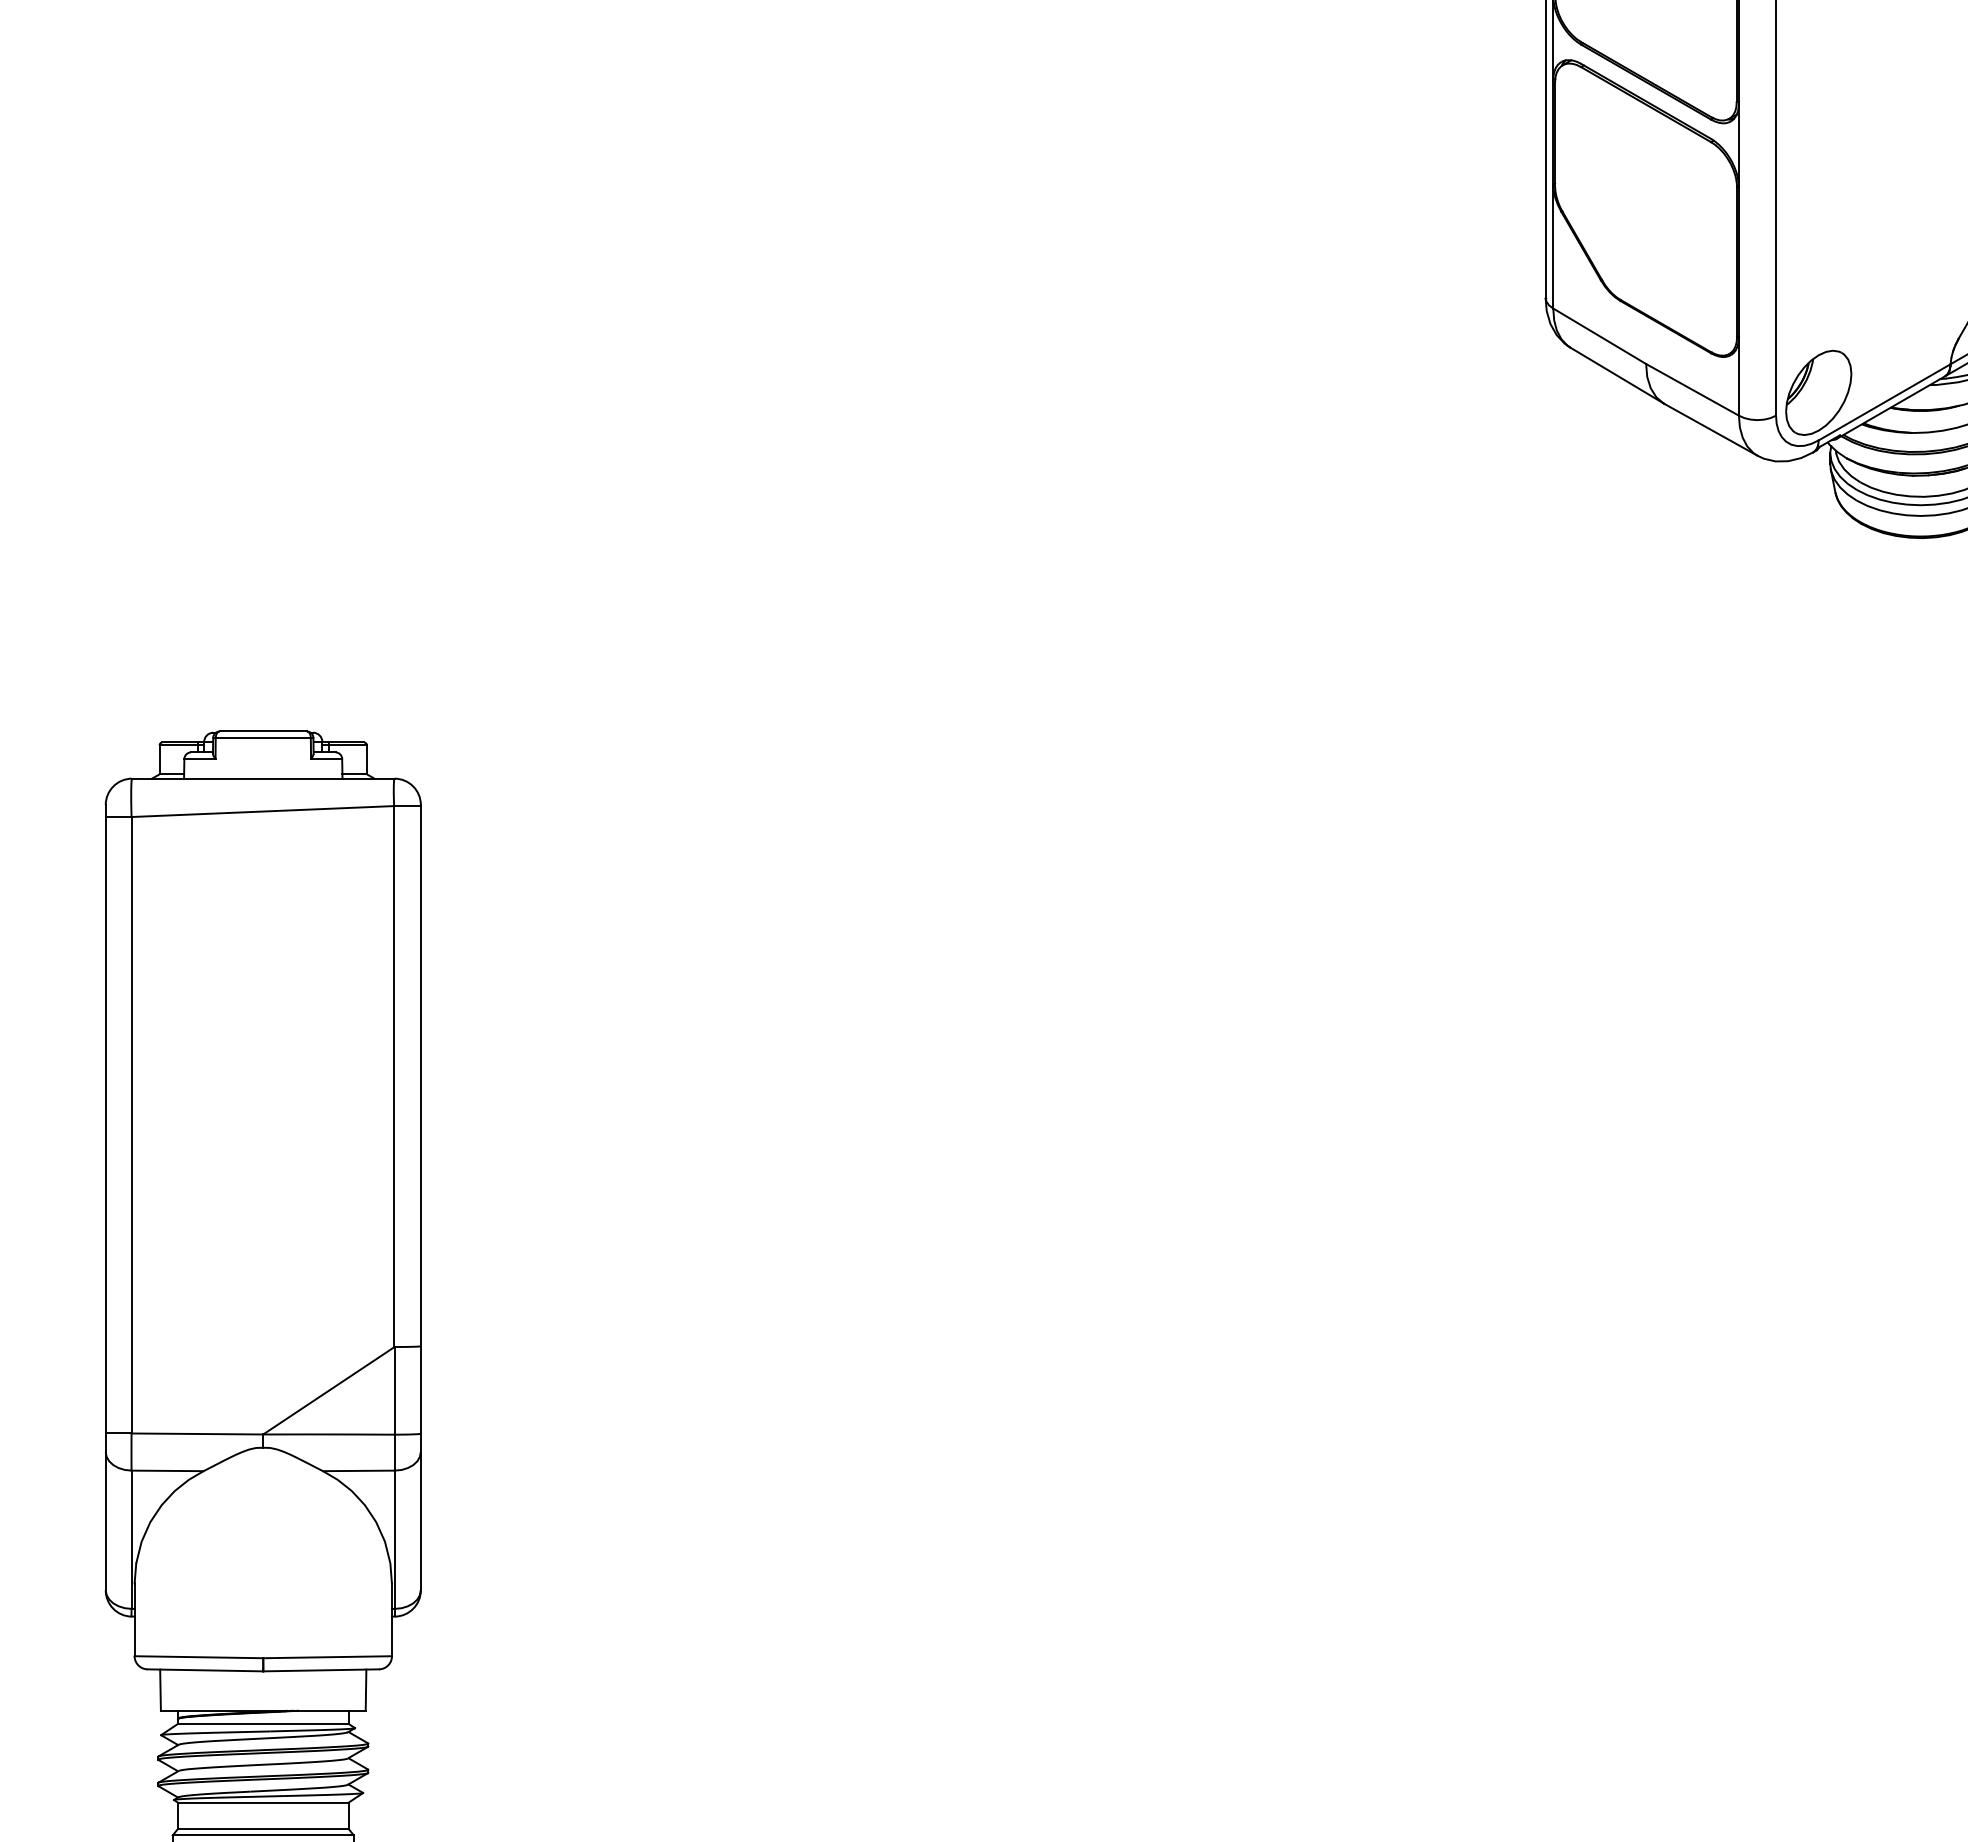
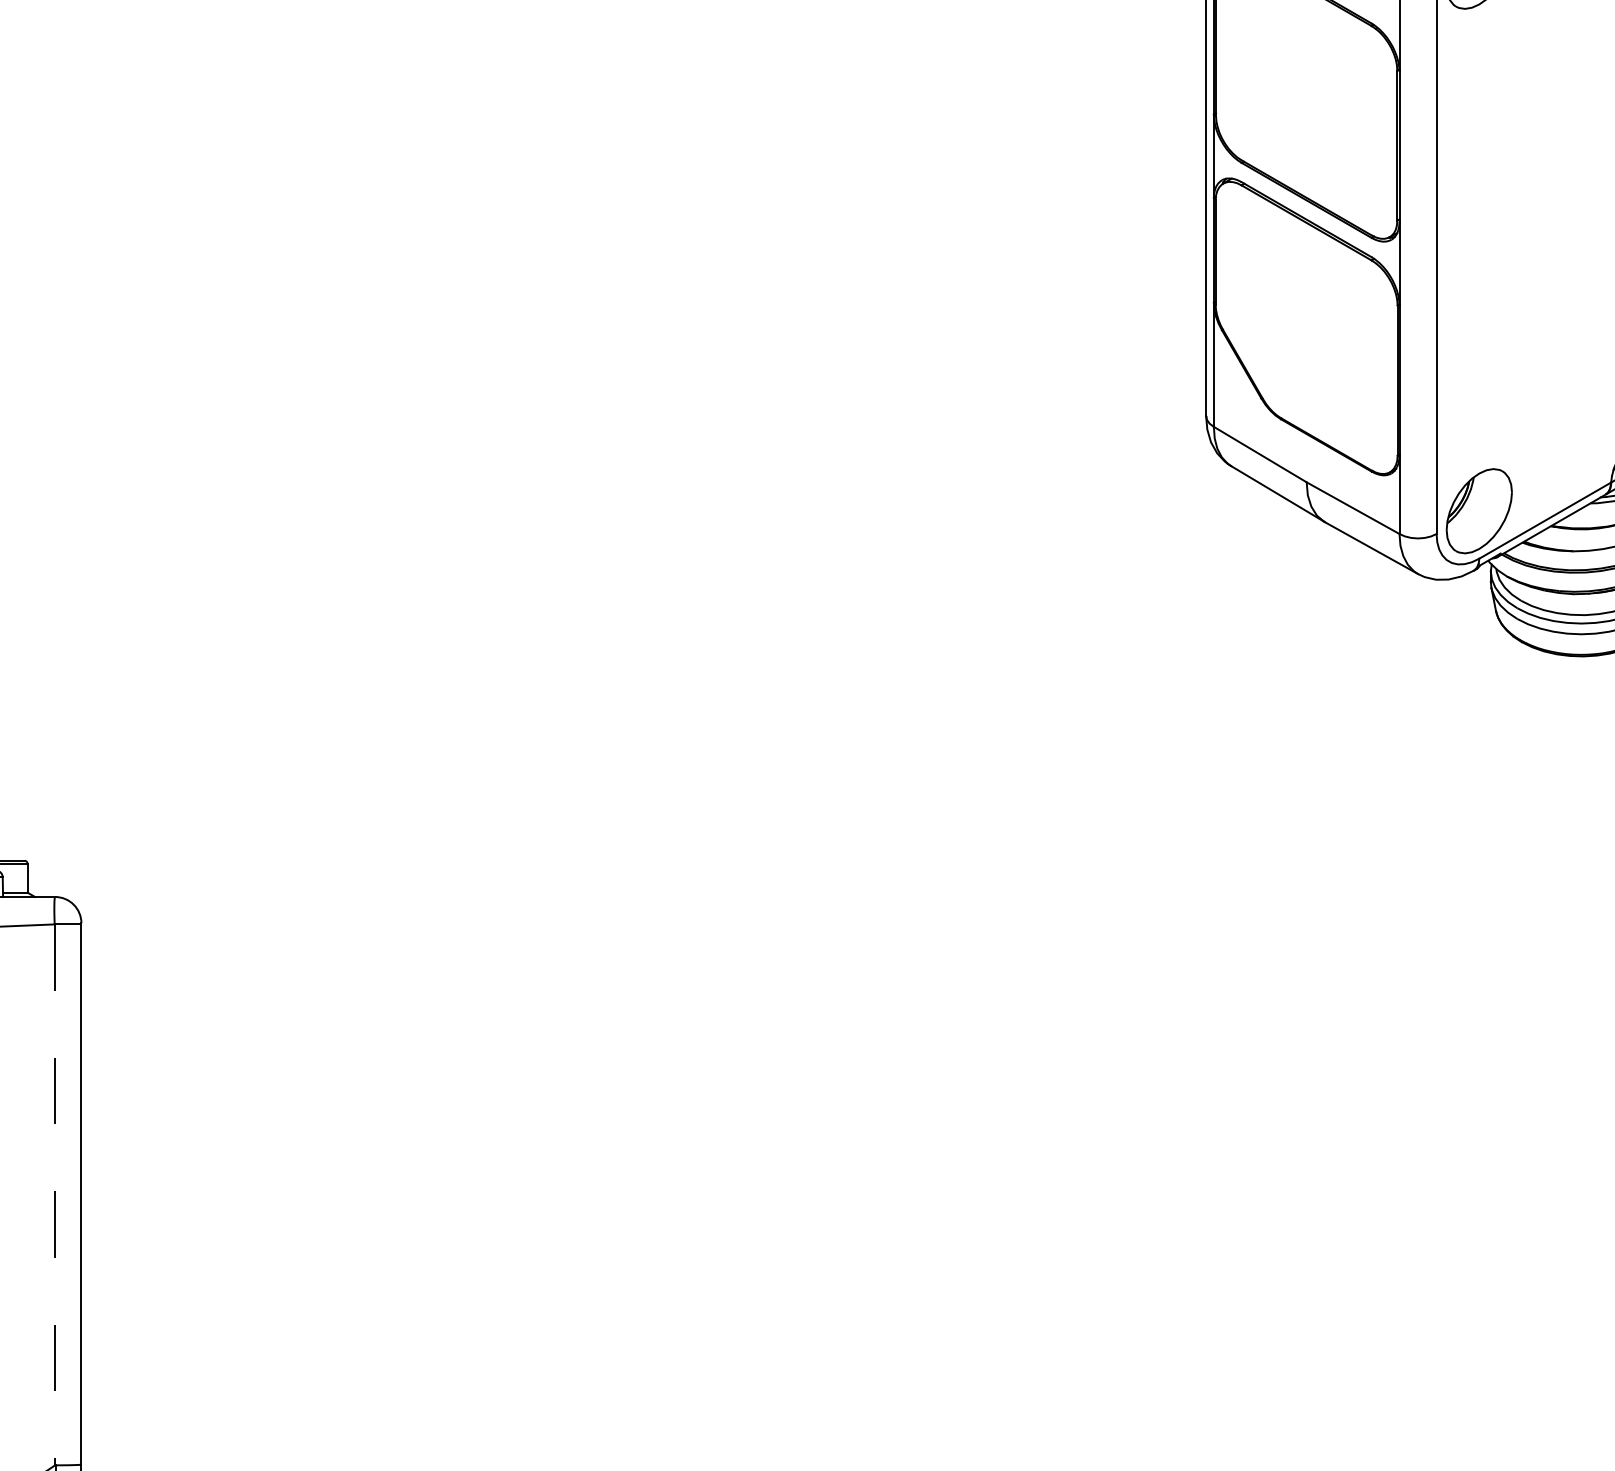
line: (394, 1076) -> (55, 1194), solid -> dashed

